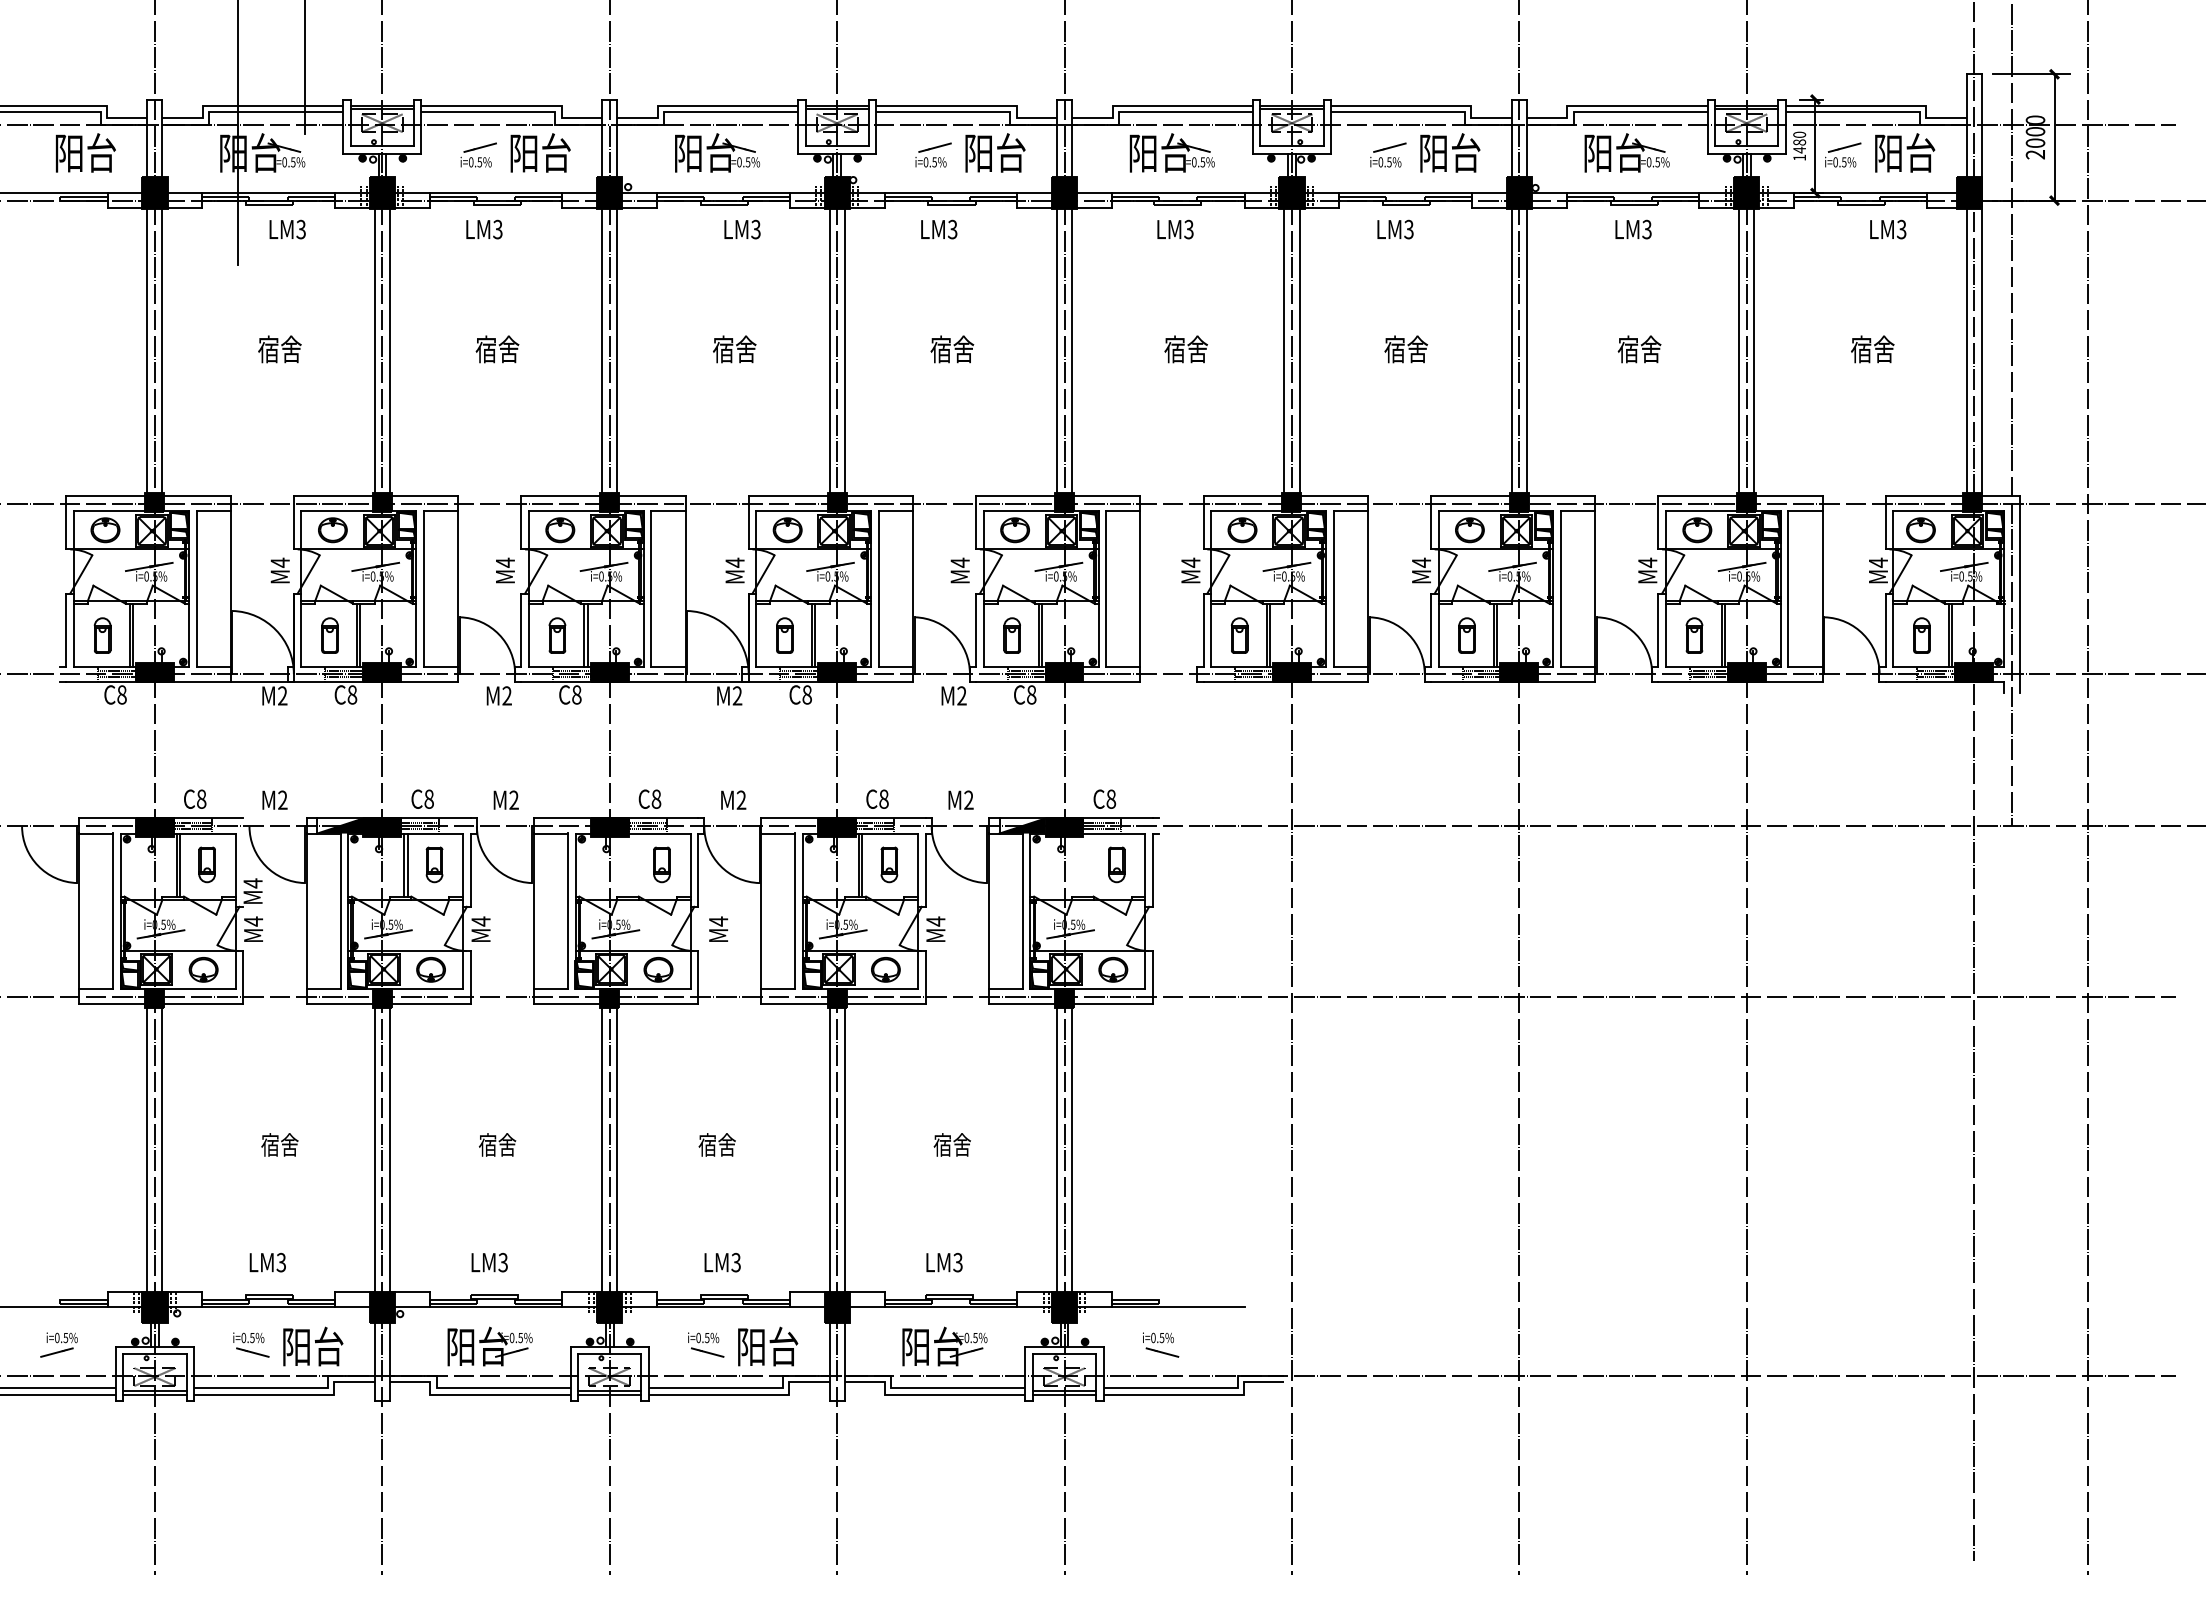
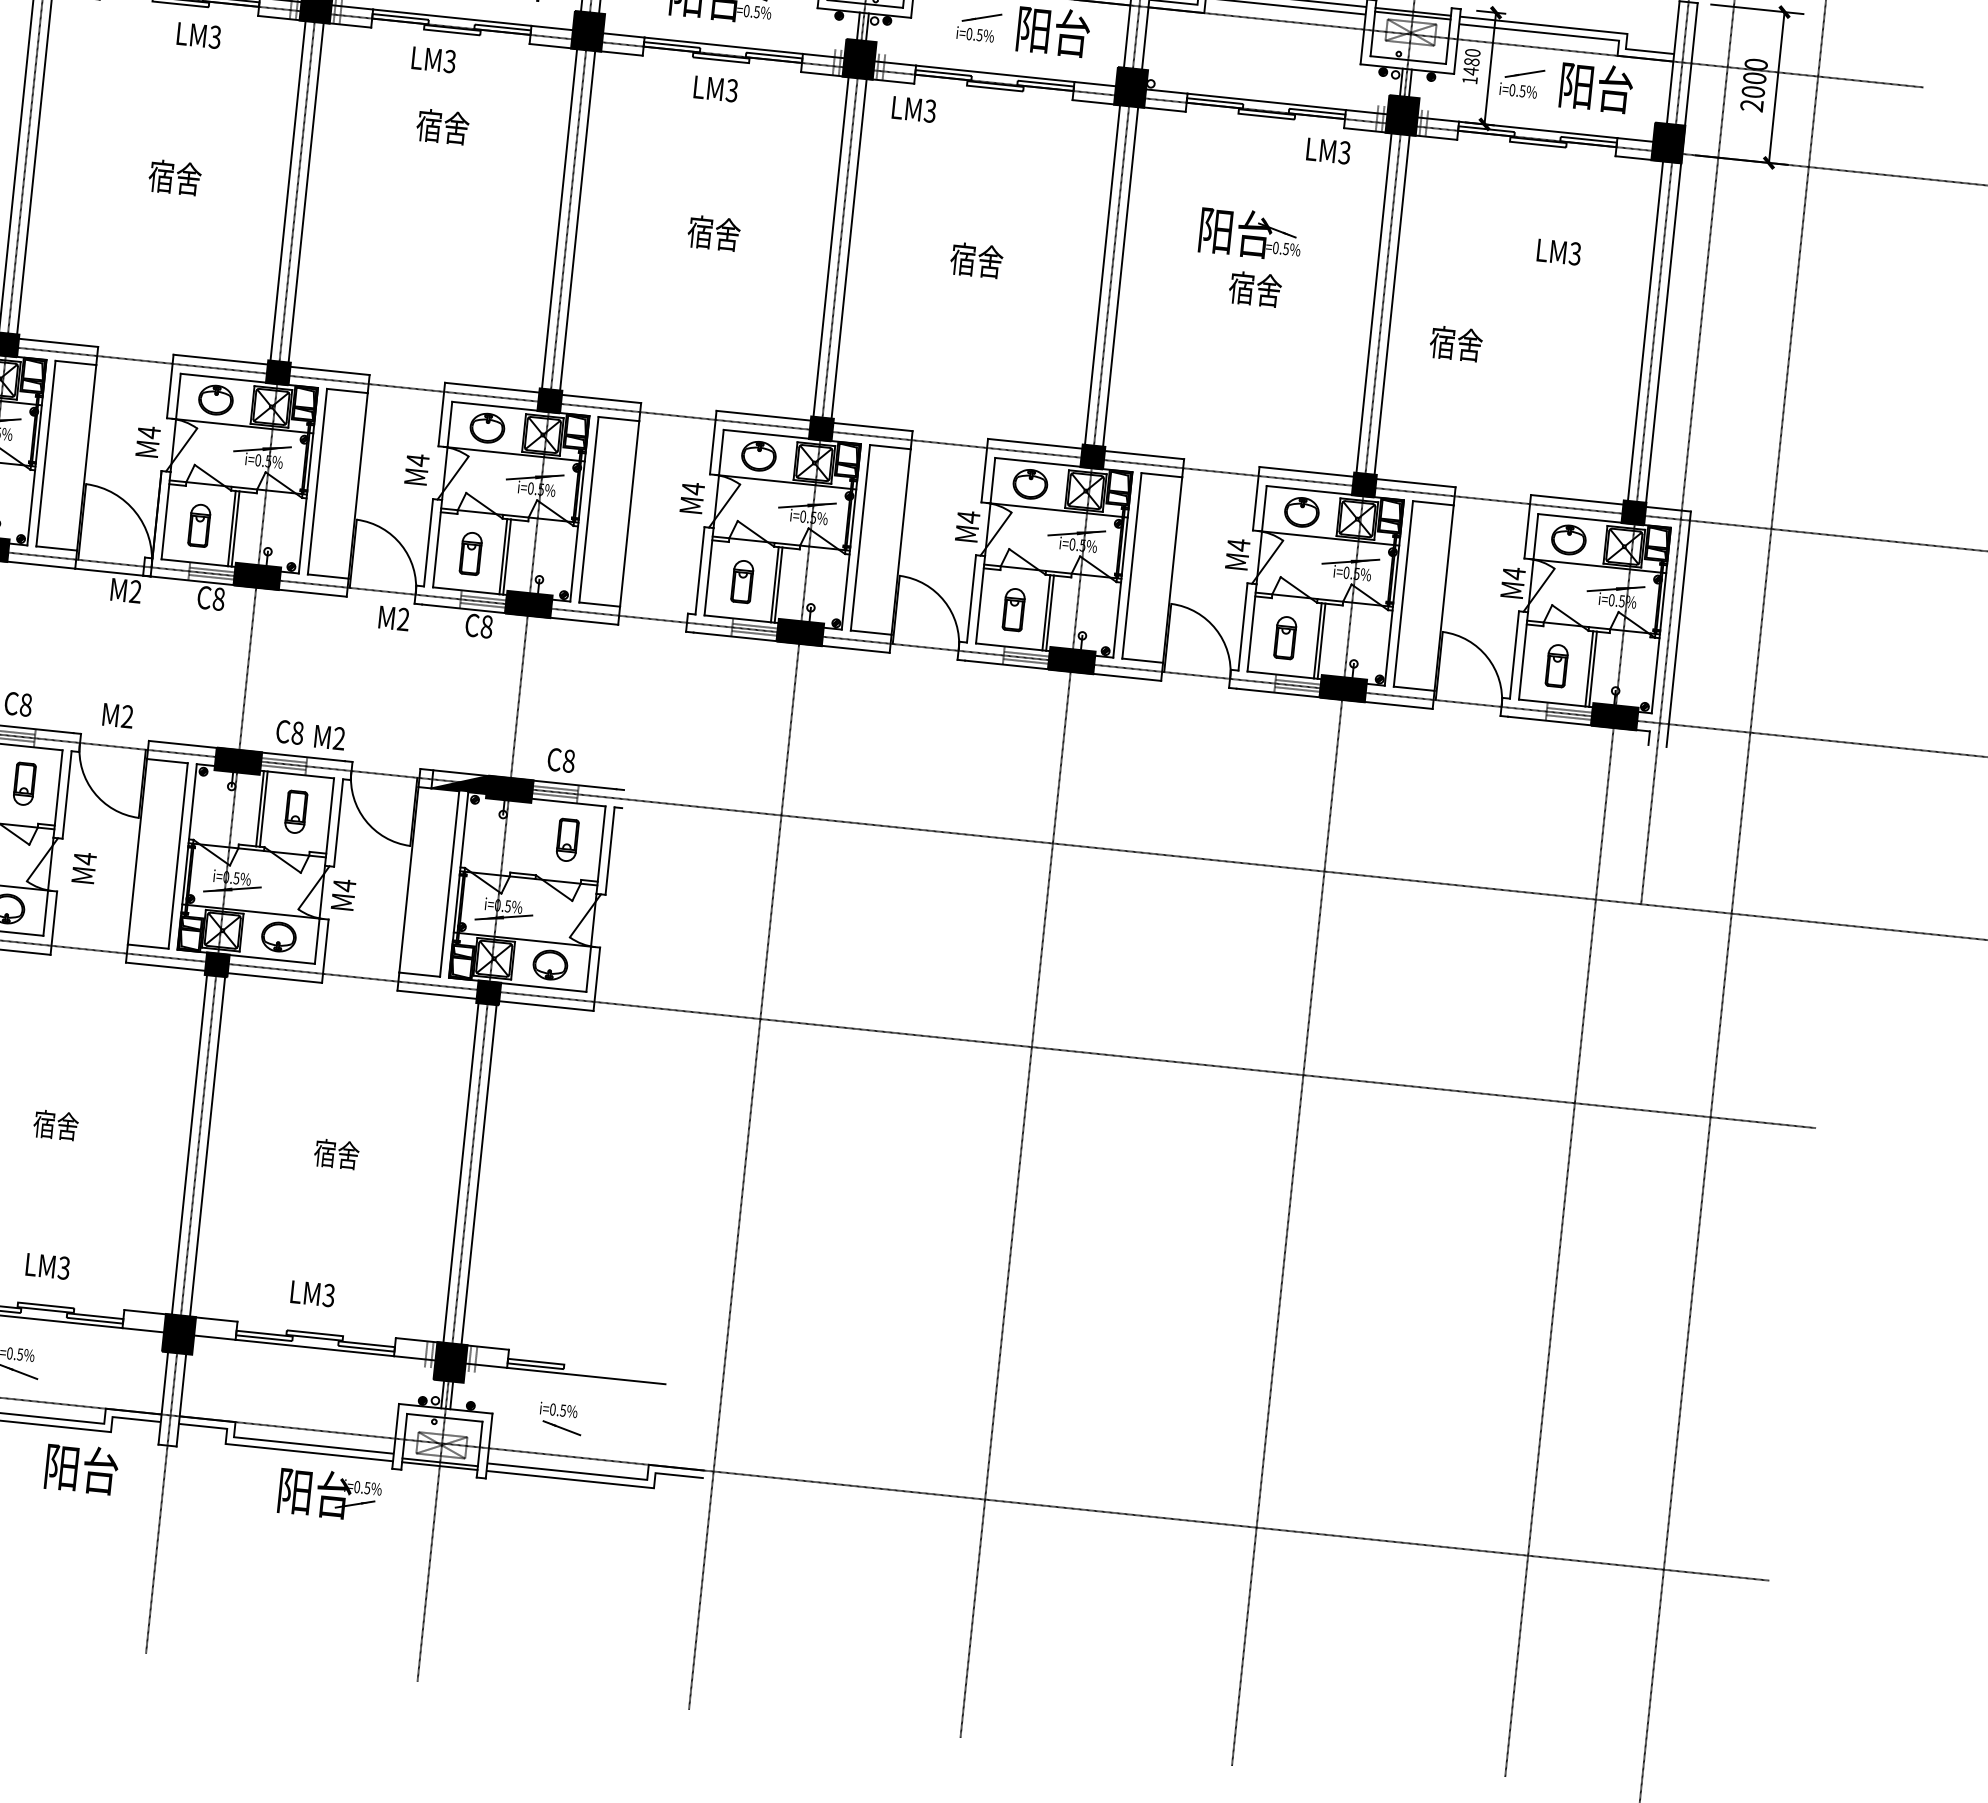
part: (1626, 152) -> (1250, 233), moved
text: (1395, 229) -> (914, 109), moved
text: (1633, 229) -> (1328, 151), moved
text: (1888, 229) -> (1559, 252), moved
text: (952, 349) -> (443, 127), moved
text: (1872, 349) -> (1455, 343), moved
text: (960, 799) -> (329, 736), moved
text: (768, 1346) -> (82, 1468), moved
part: (944, 1346) -> (329, 1494), moved

